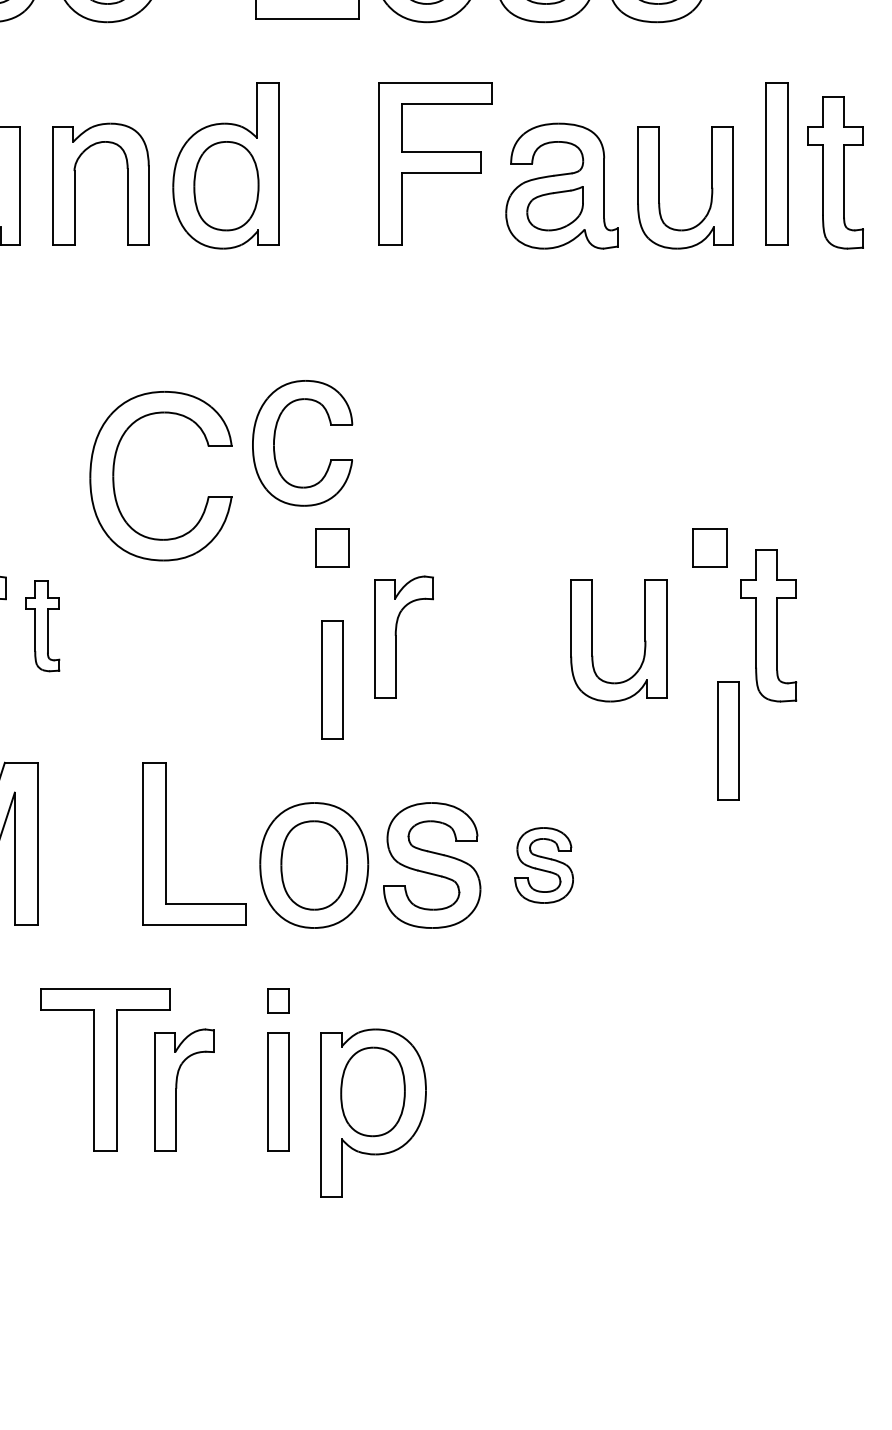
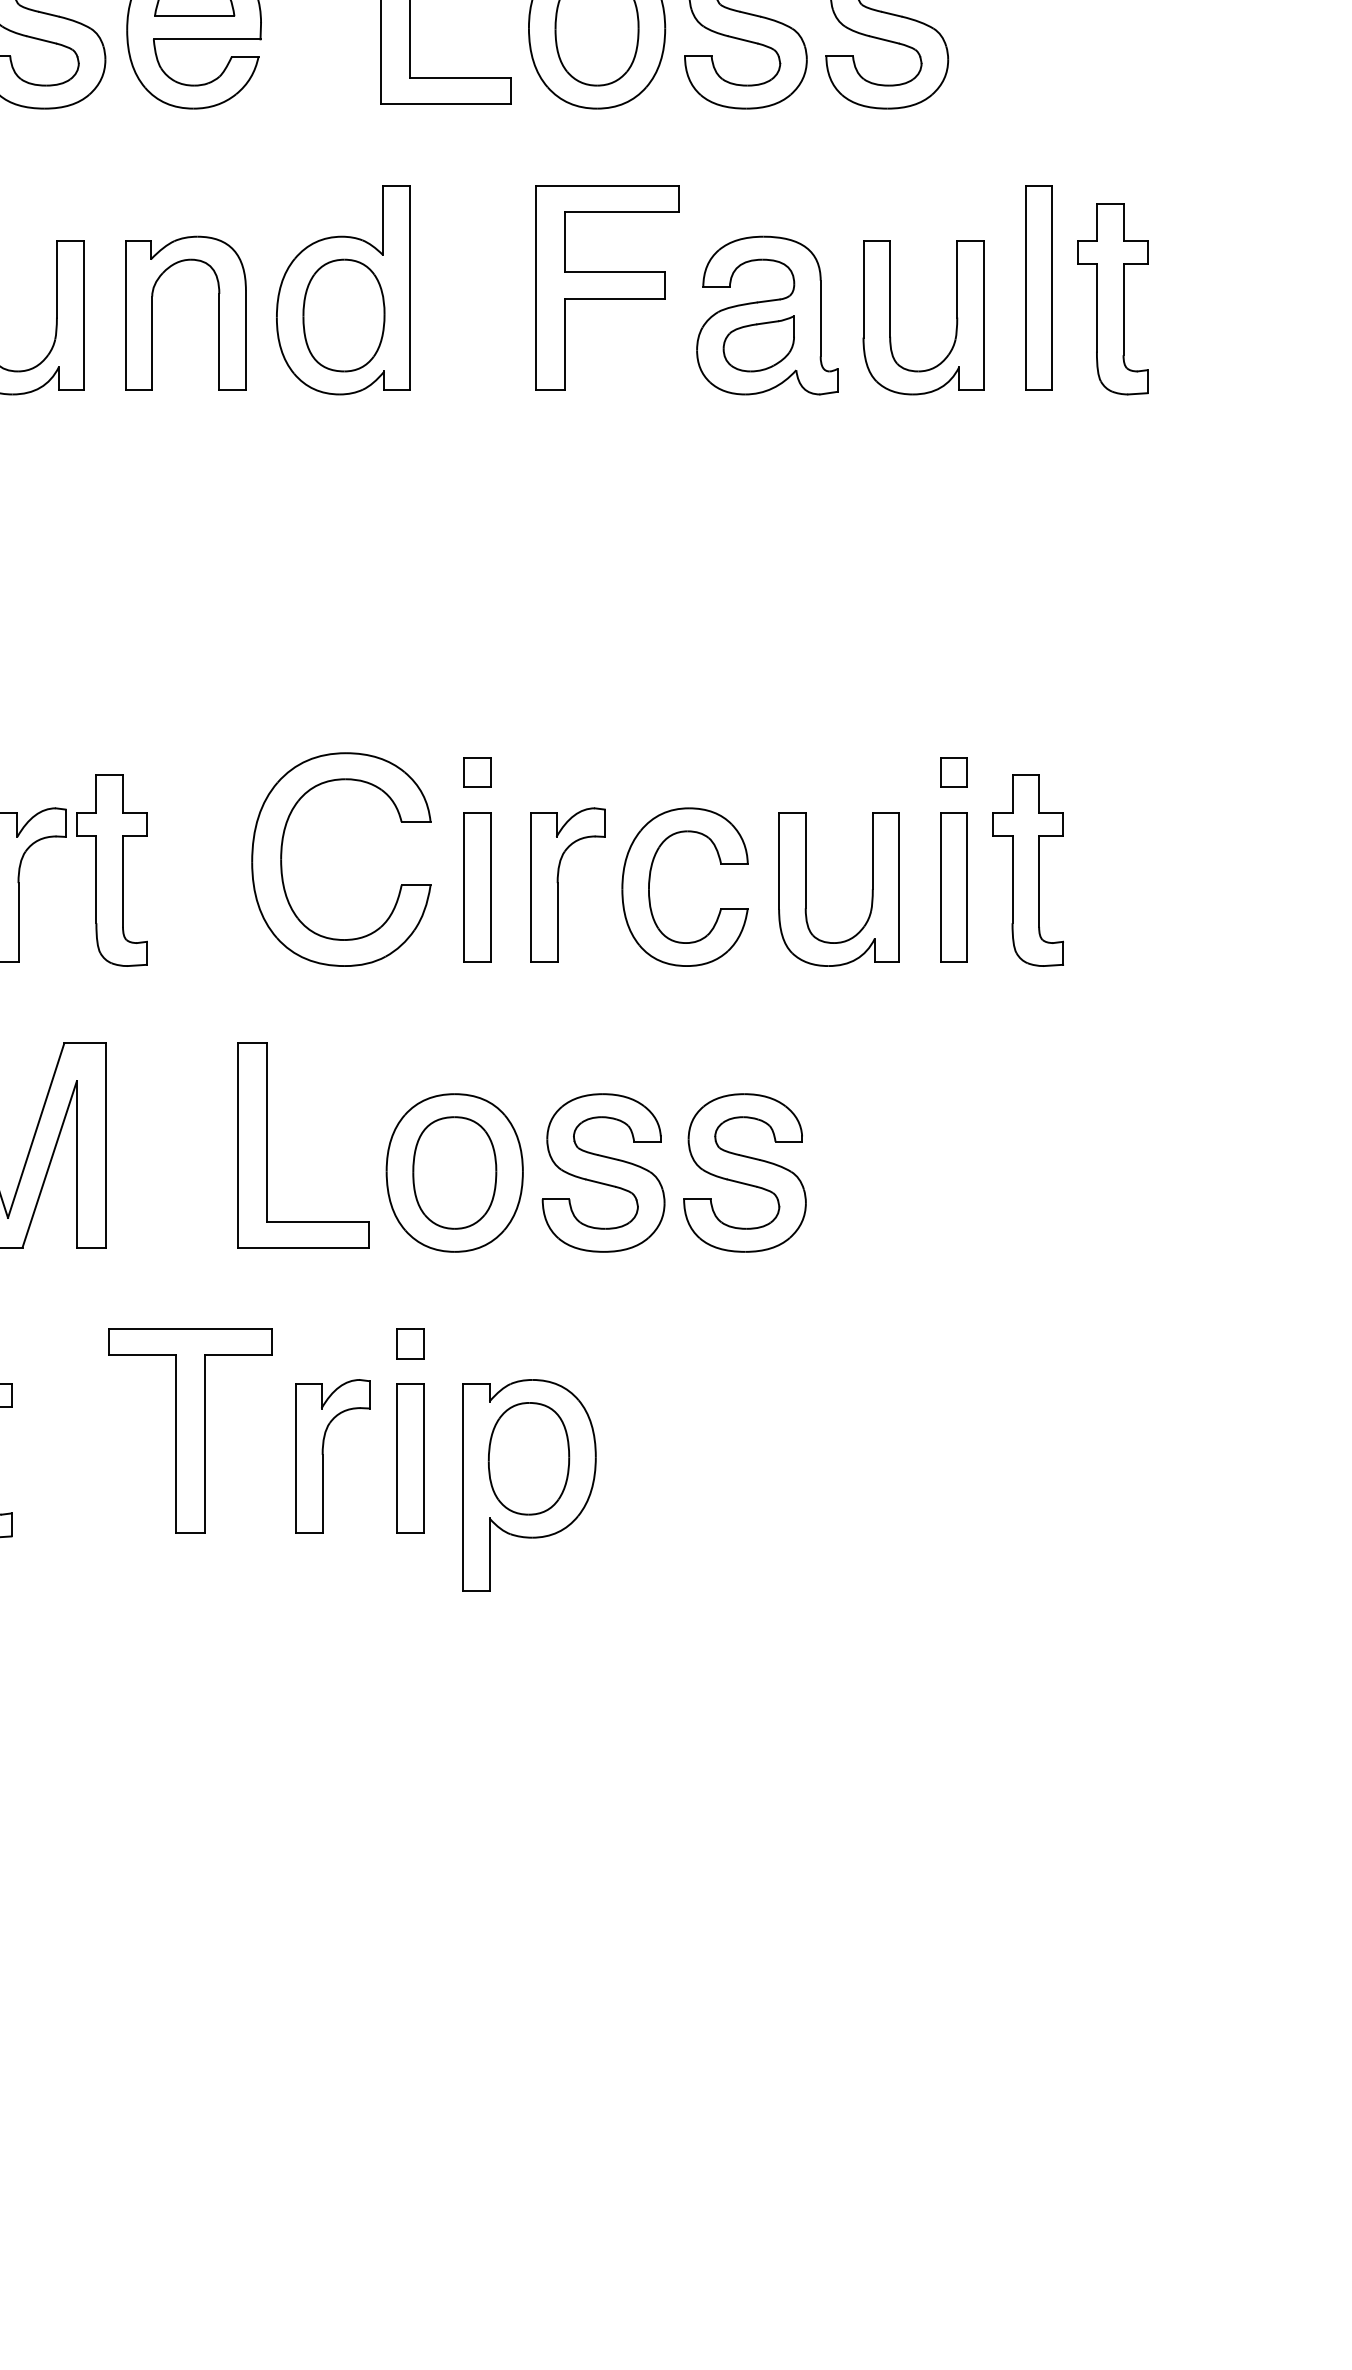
part: (275, 439) -> (650, 882), moved
part: (114, 475) -> (282, 858), moved
part: (332, 548) -> (477, 772), size x0.62
part: (709, 548) -> (953, 772), size x0.62
part: (42, 625) -> (111, 870), size x1.67
part: (332, 679) -> (477, 887), moved
part: (727, 741) -> (953, 887), moved
part: (543, 865) -> (744, 1172), size x1.67
part: (176, 1090) -> (323, 1456), moved

